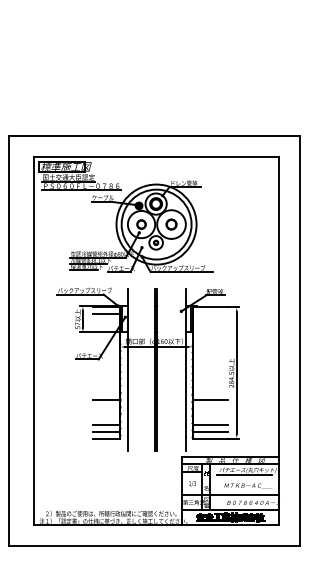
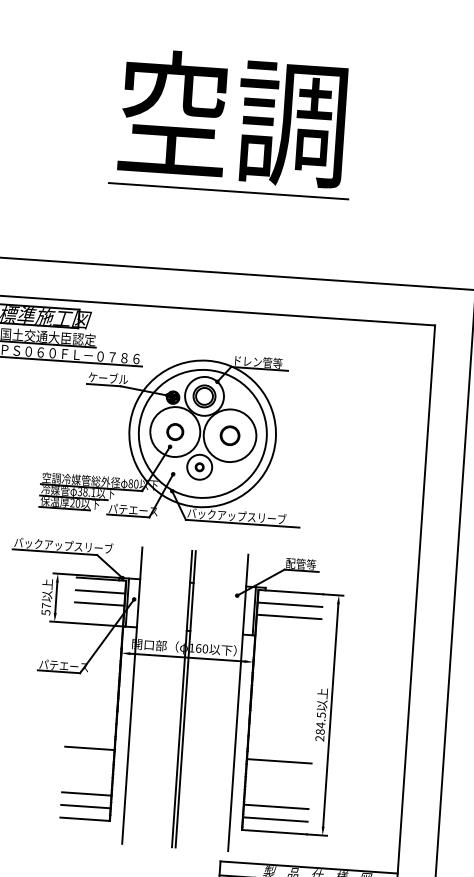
part: (161, 53) -> (233, 121), added
line: (210, 314) -> (290, 604), added
line: (106, 321) -> (99, 604), added
line: (210, 321) -> (289, 617), added

